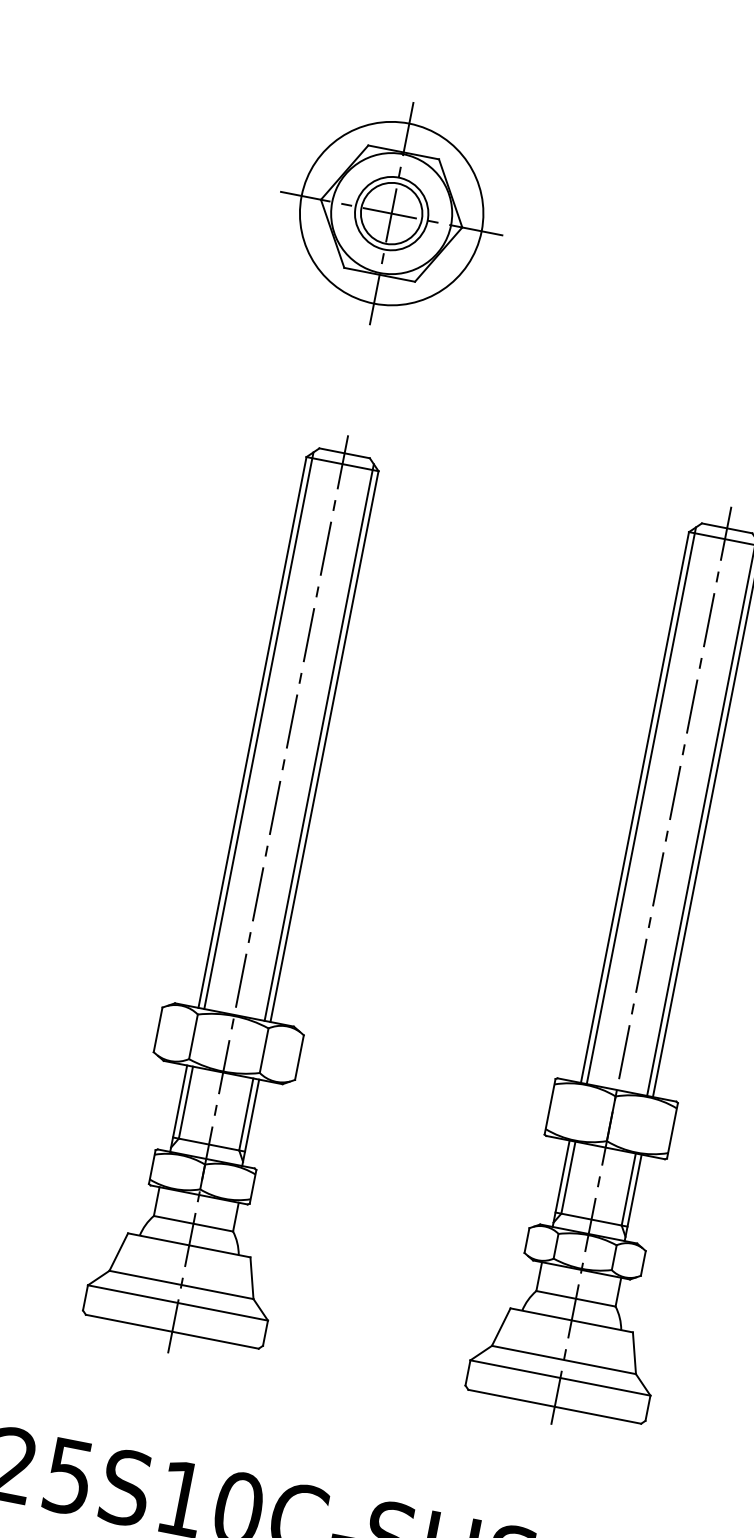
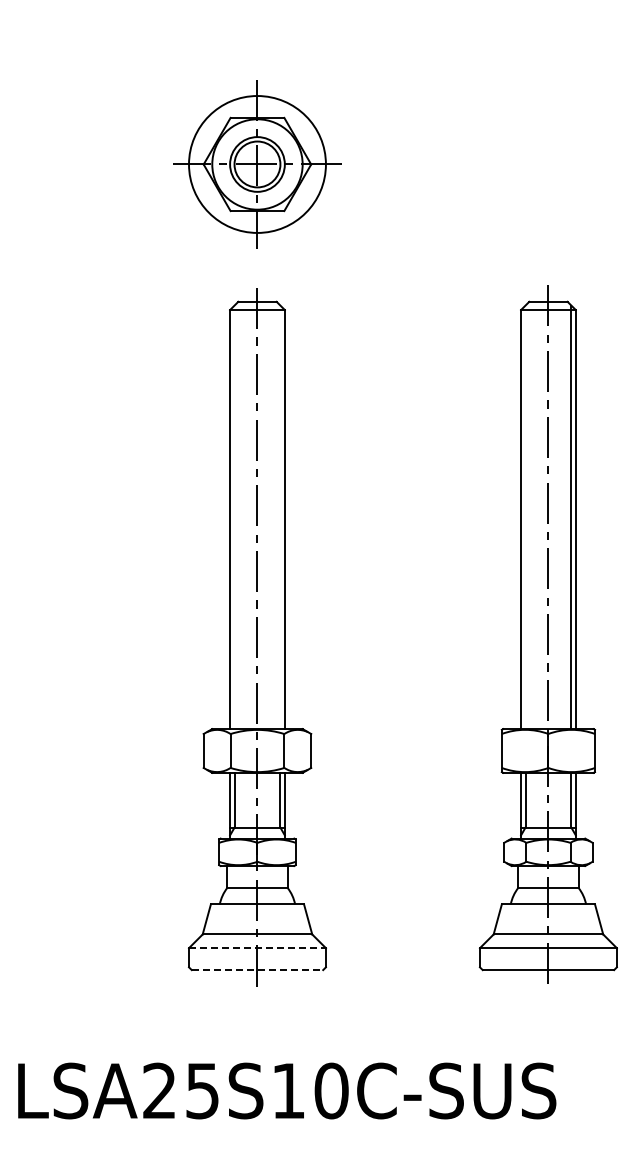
part: (391, 213) -> (257, 164), moved
line: (258, 730) -> (234, 517), removed
line: (319, 742) -> (280, 517), removed
line: (641, 805) -> (525, 517), removed
line: (177, 1303) -> (257, 948), solid -> dashed
line: (172, 1332) -> (257, 970), solid -> dashed

